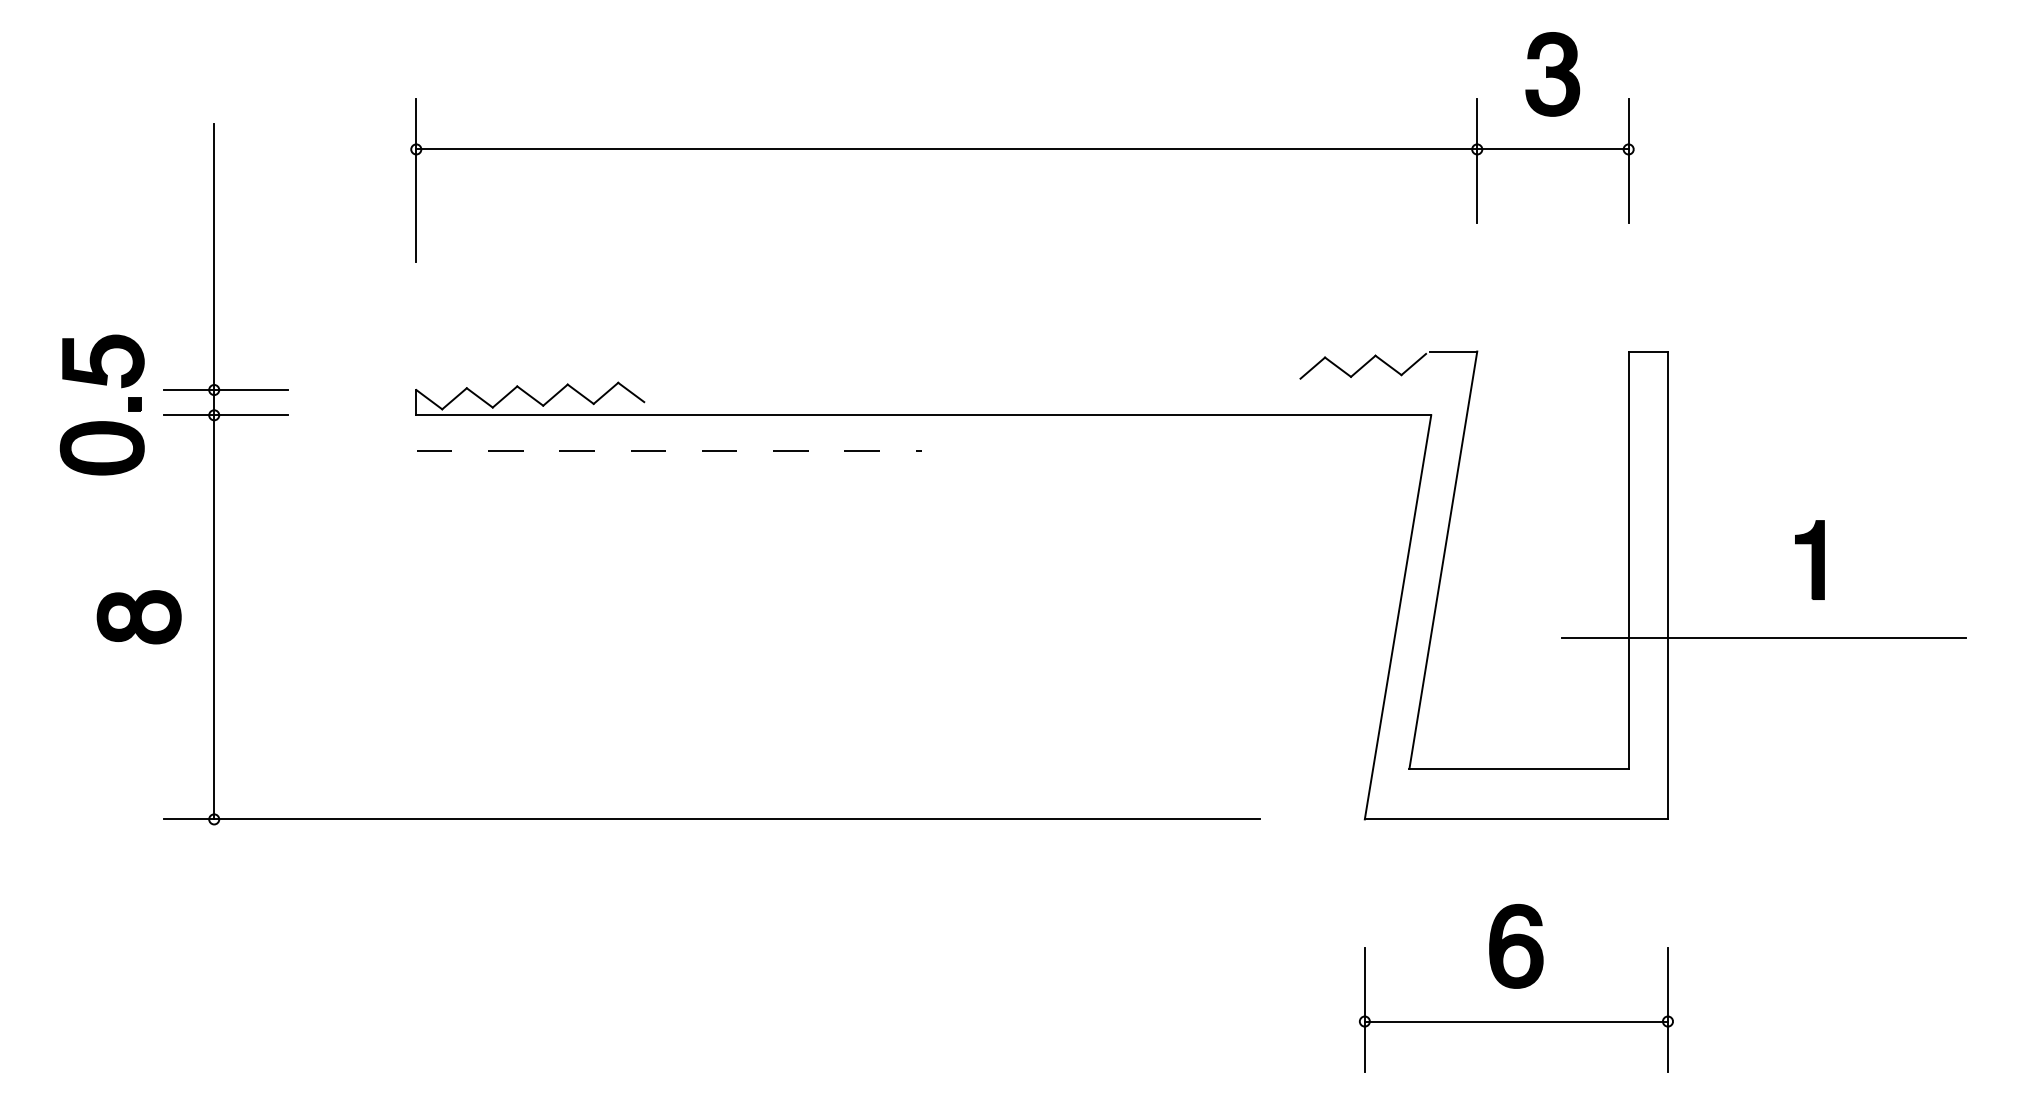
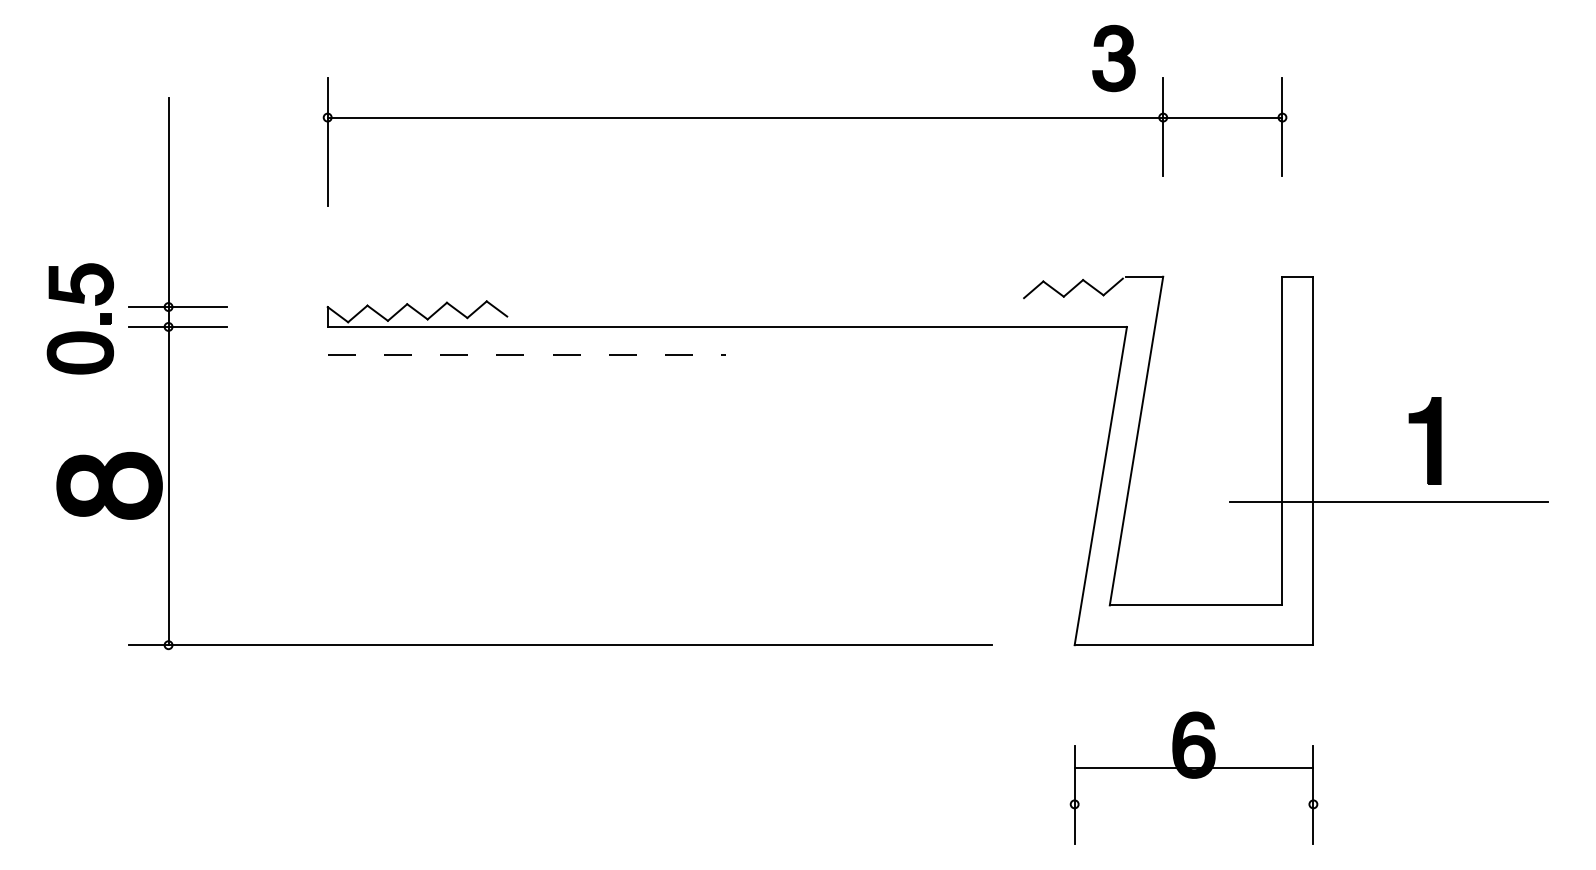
part: (1552, 74) -> (1113, 58), moved
part: (1809, 559) -> (1424, 440), size x1.4
part: (138, 617) -> (108, 486), size x1.6
line: (1515, 1021) -> (1193, 768), moved

